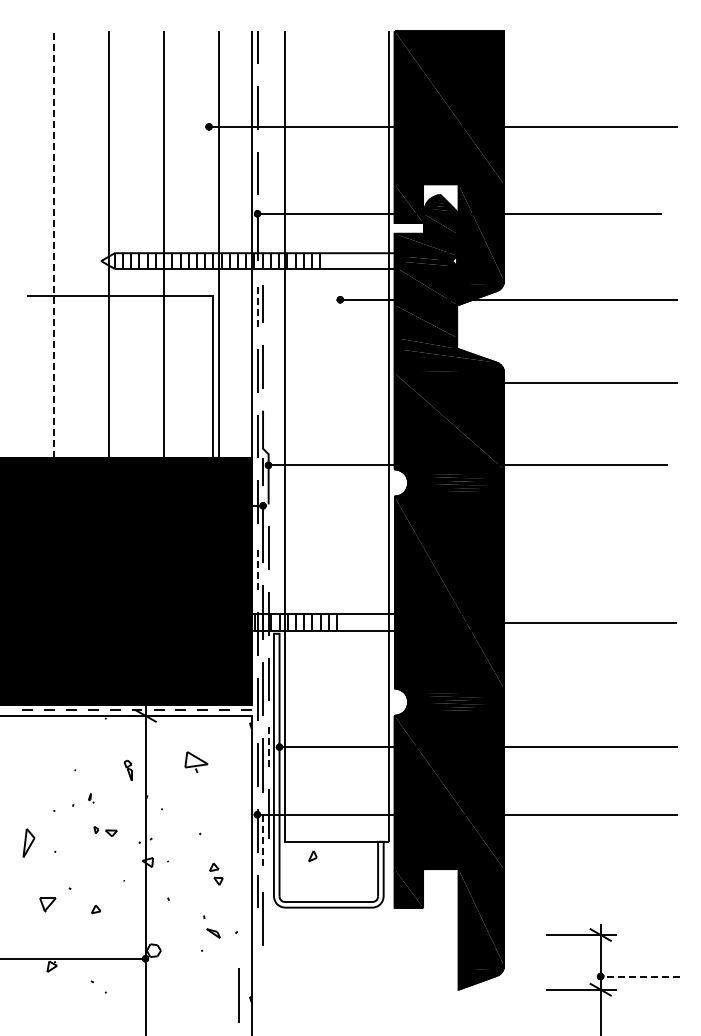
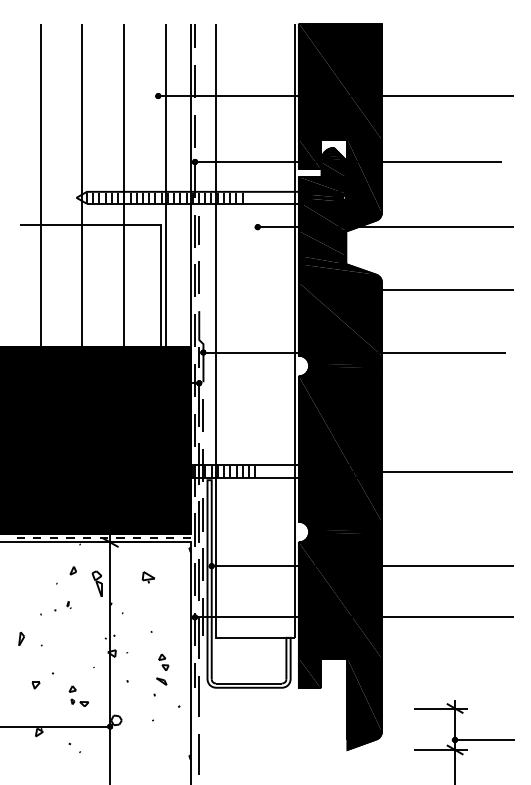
line: (54, 244) -> (41, 185), dashed -> solid
line: (257, 305) -> (195, 231), dashed -> solid
line: (257, 568) -> (195, 430), dashed -> solid
line: (268, 745) -> (203, 564), dashed -> solid
part: (195, 761) -> (148, 577), size x0.71
part: (127, 770) -> (96, 583), size x1.67
part: (105, 831) -> (79, 702), moved
line: (263, 842) -> (199, 638), dashed -> solid
part: (28, 843) -> (21, 639), size x0.62
part: (312, 856) -> (73, 570), moved
part: (47, 904) -> (35, 685), size x0.62
part: (213, 933) -> (161, 681), moved
line: (641, 976) -> (486, 739), dashed -> solid
line: (238, 995) -> (198, 754), moved

